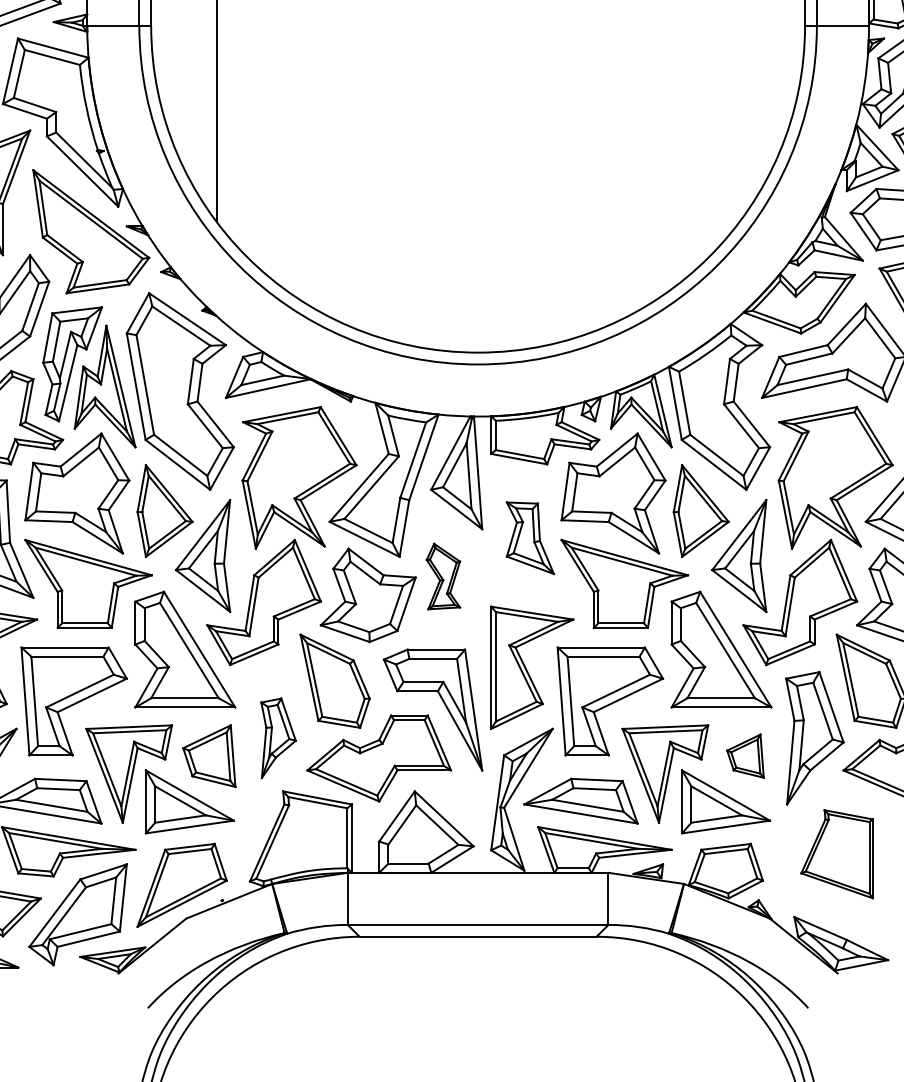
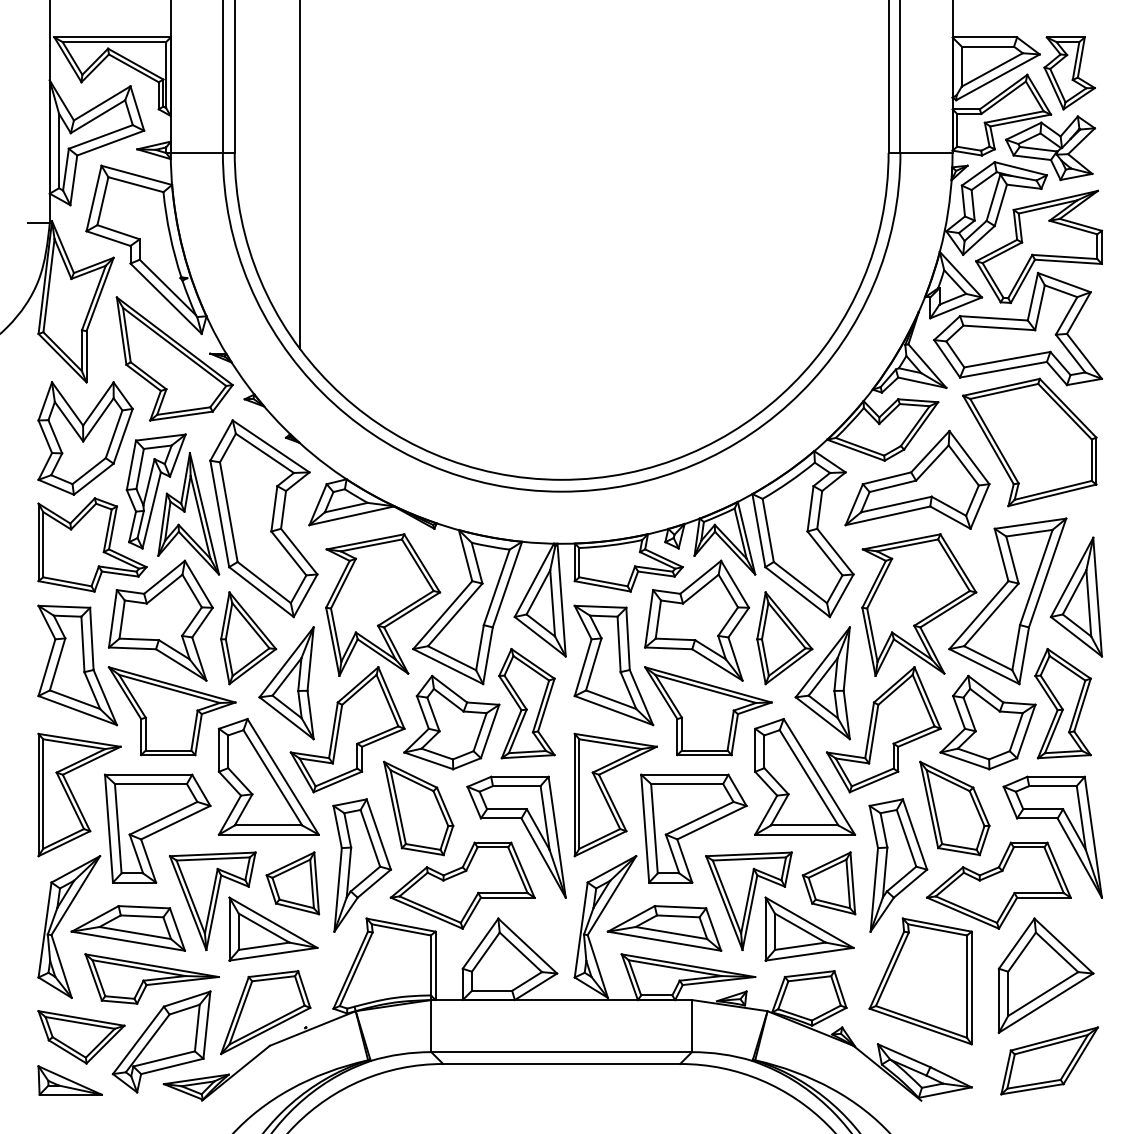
part: (529, 538) -> (613, 665), size x1.67
part: (442, 576) -> (526, 703), size x1.67
part: (277, 738) -> (361, 865), size x1.67
part: (744, 756) -> (828, 883), size x1.43
part: (836, 854) -> (920, 981), size x1.43

